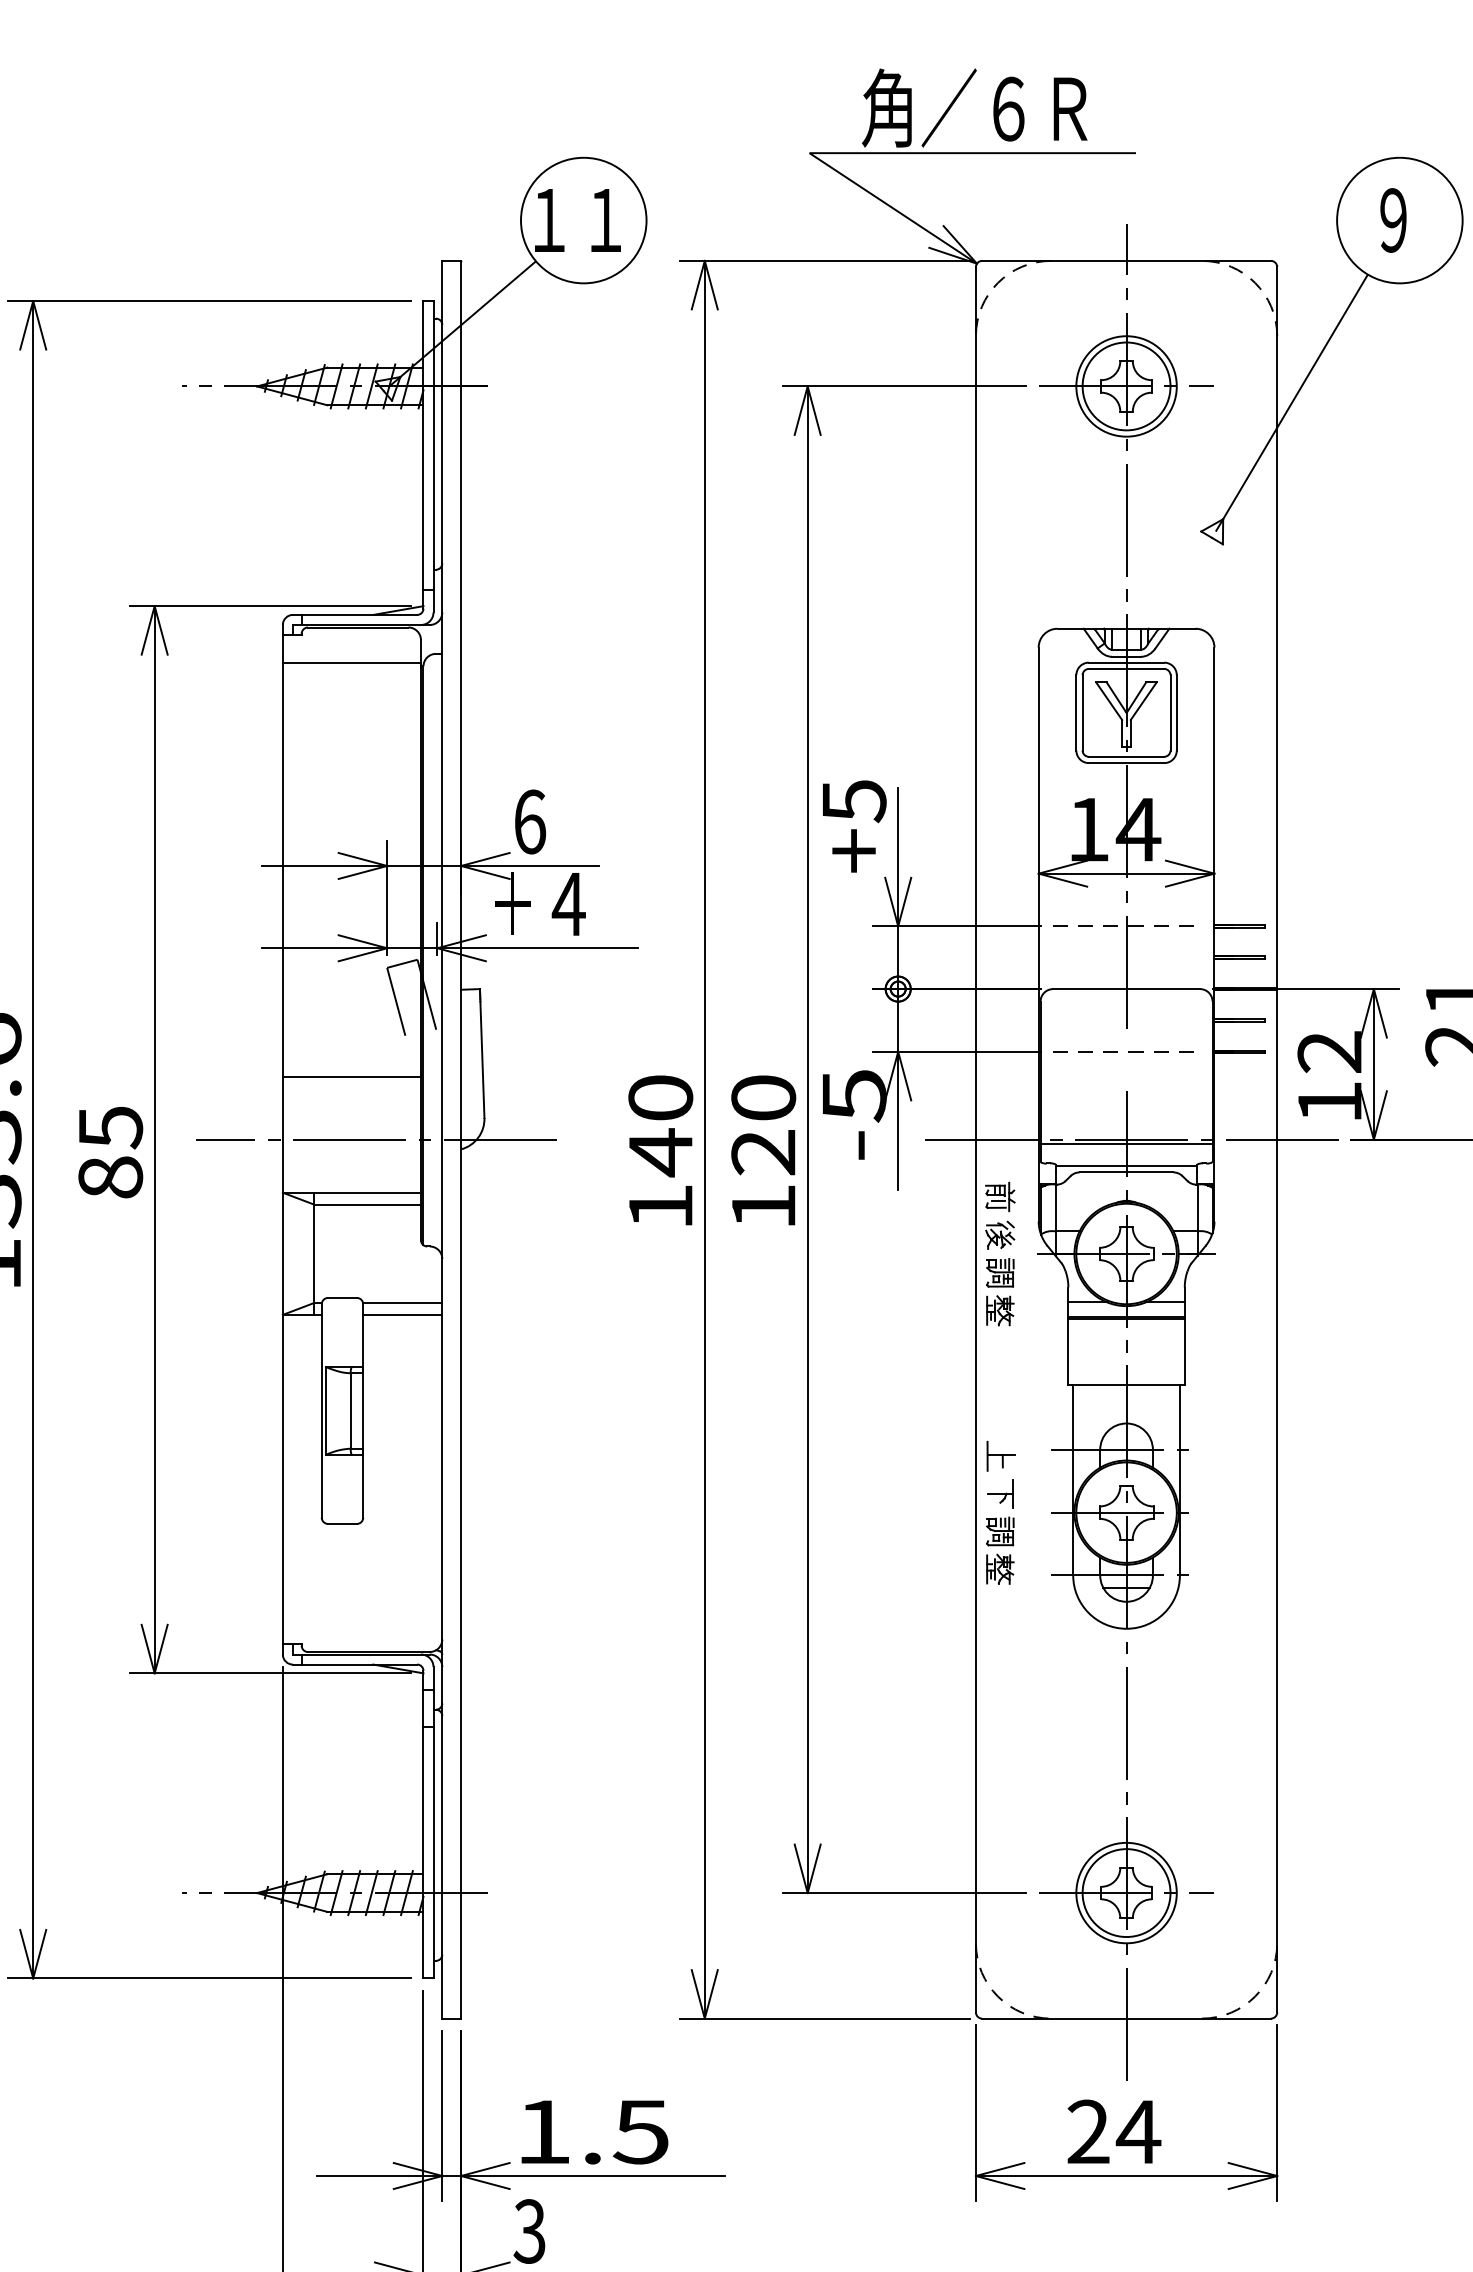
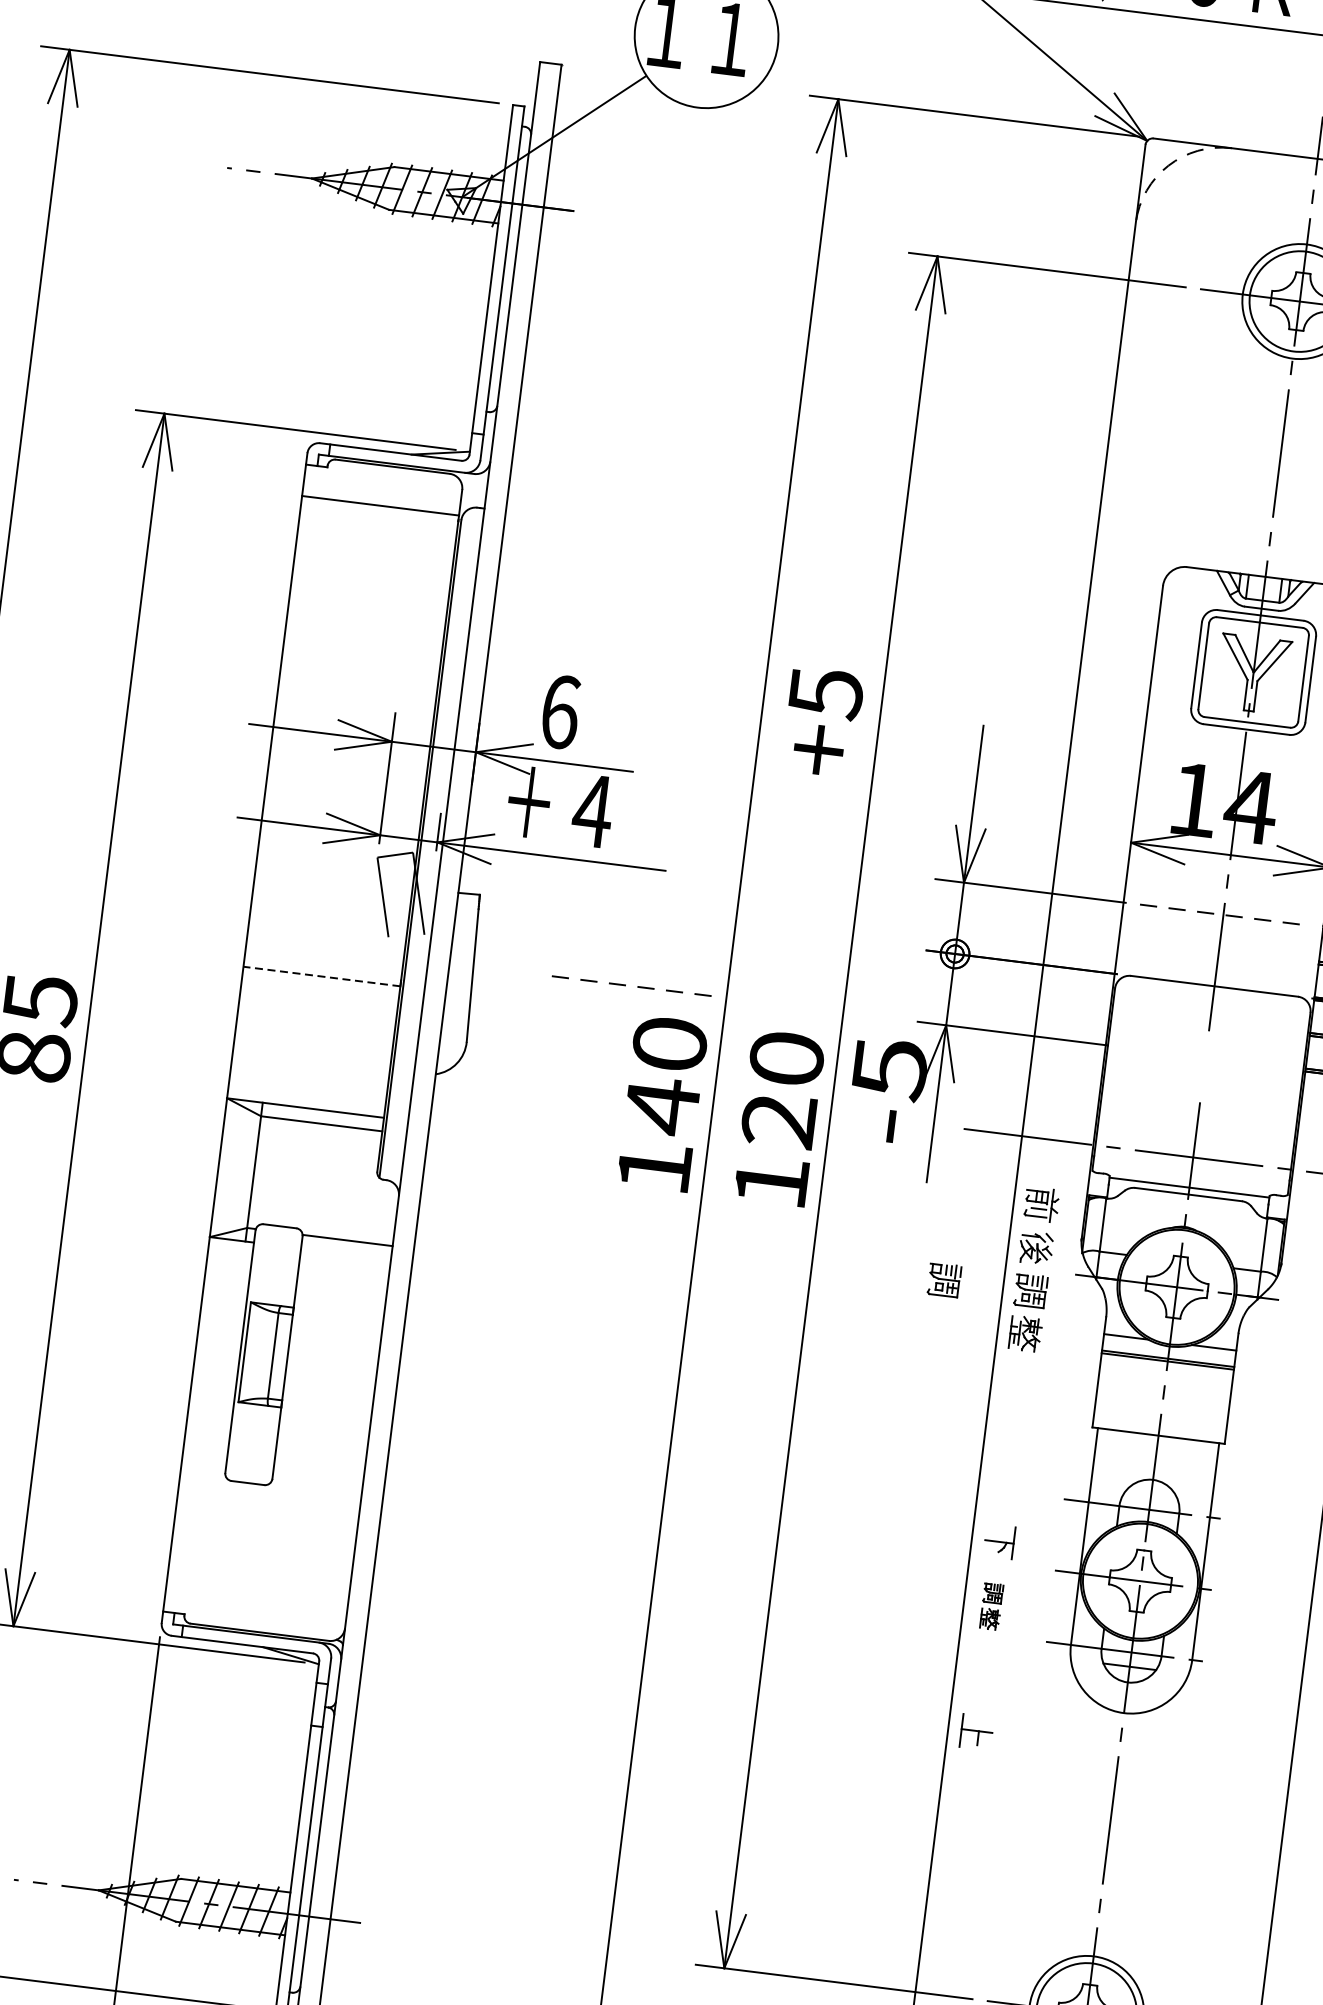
text: (854, 826) -> (822, 722), moved
line: (1128, 1051) -> (637, 986), moved
line: (351, 1076) -> (321, 975), solid -> dashed
line: (376, 1139) -> (341, 1051), removed
line: (1126, 1143) -> (1192, 1161), removed
part: (924, 1272) -> (944, 1279), added
line: (402, 1314) -> (345, 1253), removed
part: (1000, 1456) -> (976, 1732), moved
part: (1000, 1550) -> (991, 1606), size x0.6

